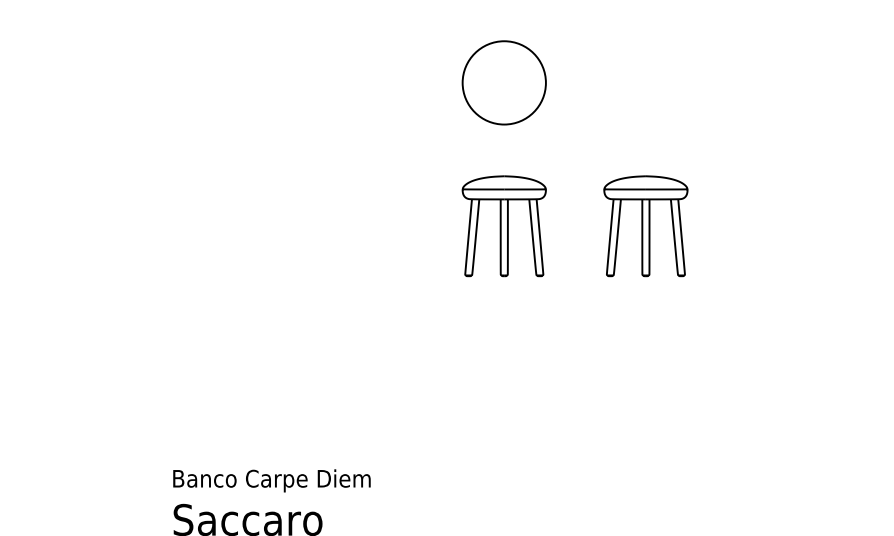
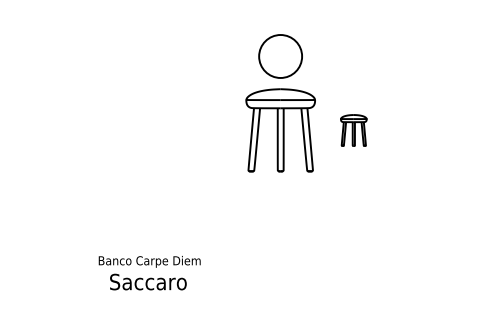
part: (504, 226) -> (280, 130), size x1.6
part: (645, 226) -> (353, 130), size x0.6
text: (271, 480) -> (149, 261), moved

